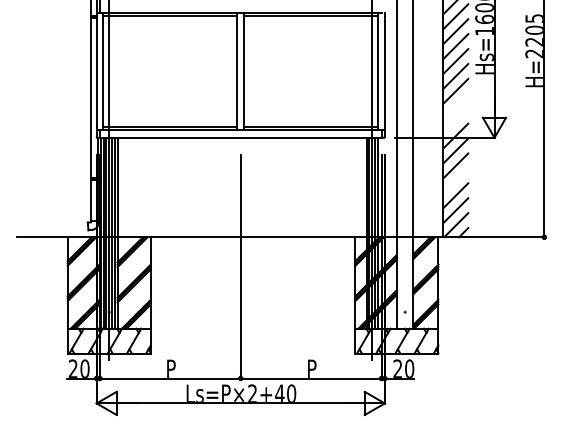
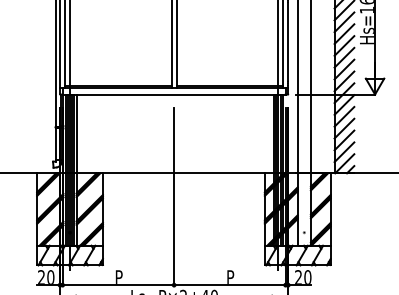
line: (455, 105) -> (344, 68), added
line: (455, 120) -> (344, 80), added
line: (455, 180) -> (344, 128), added

